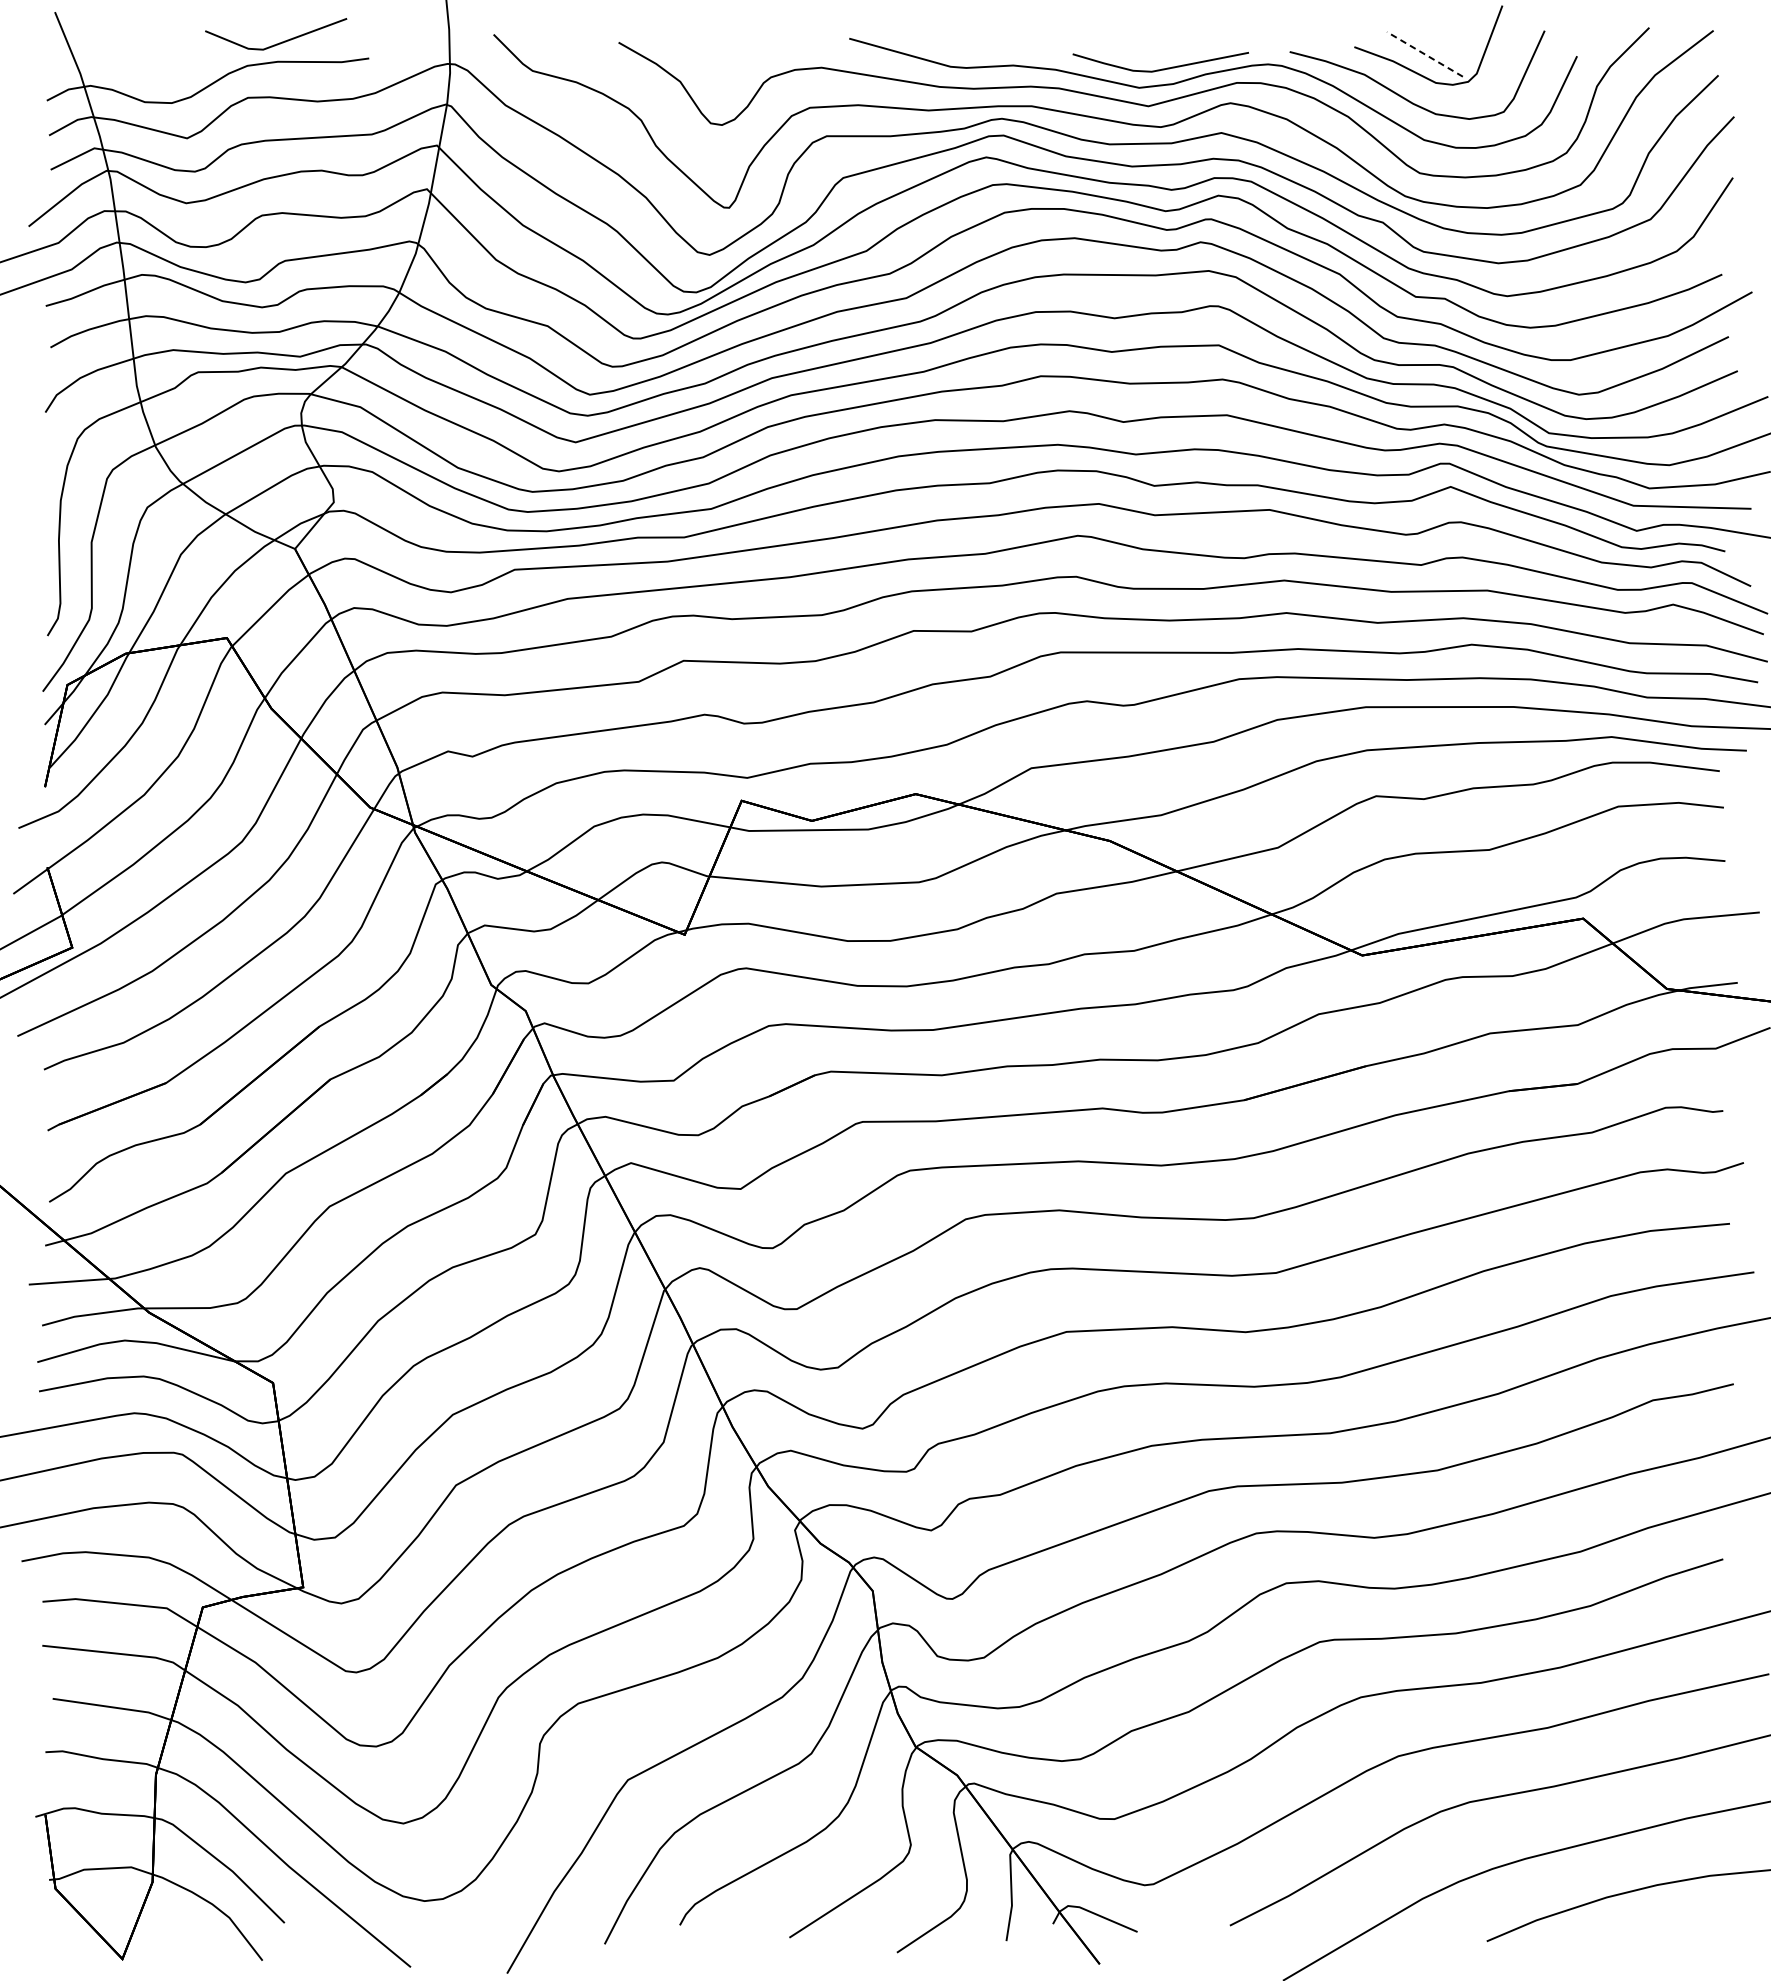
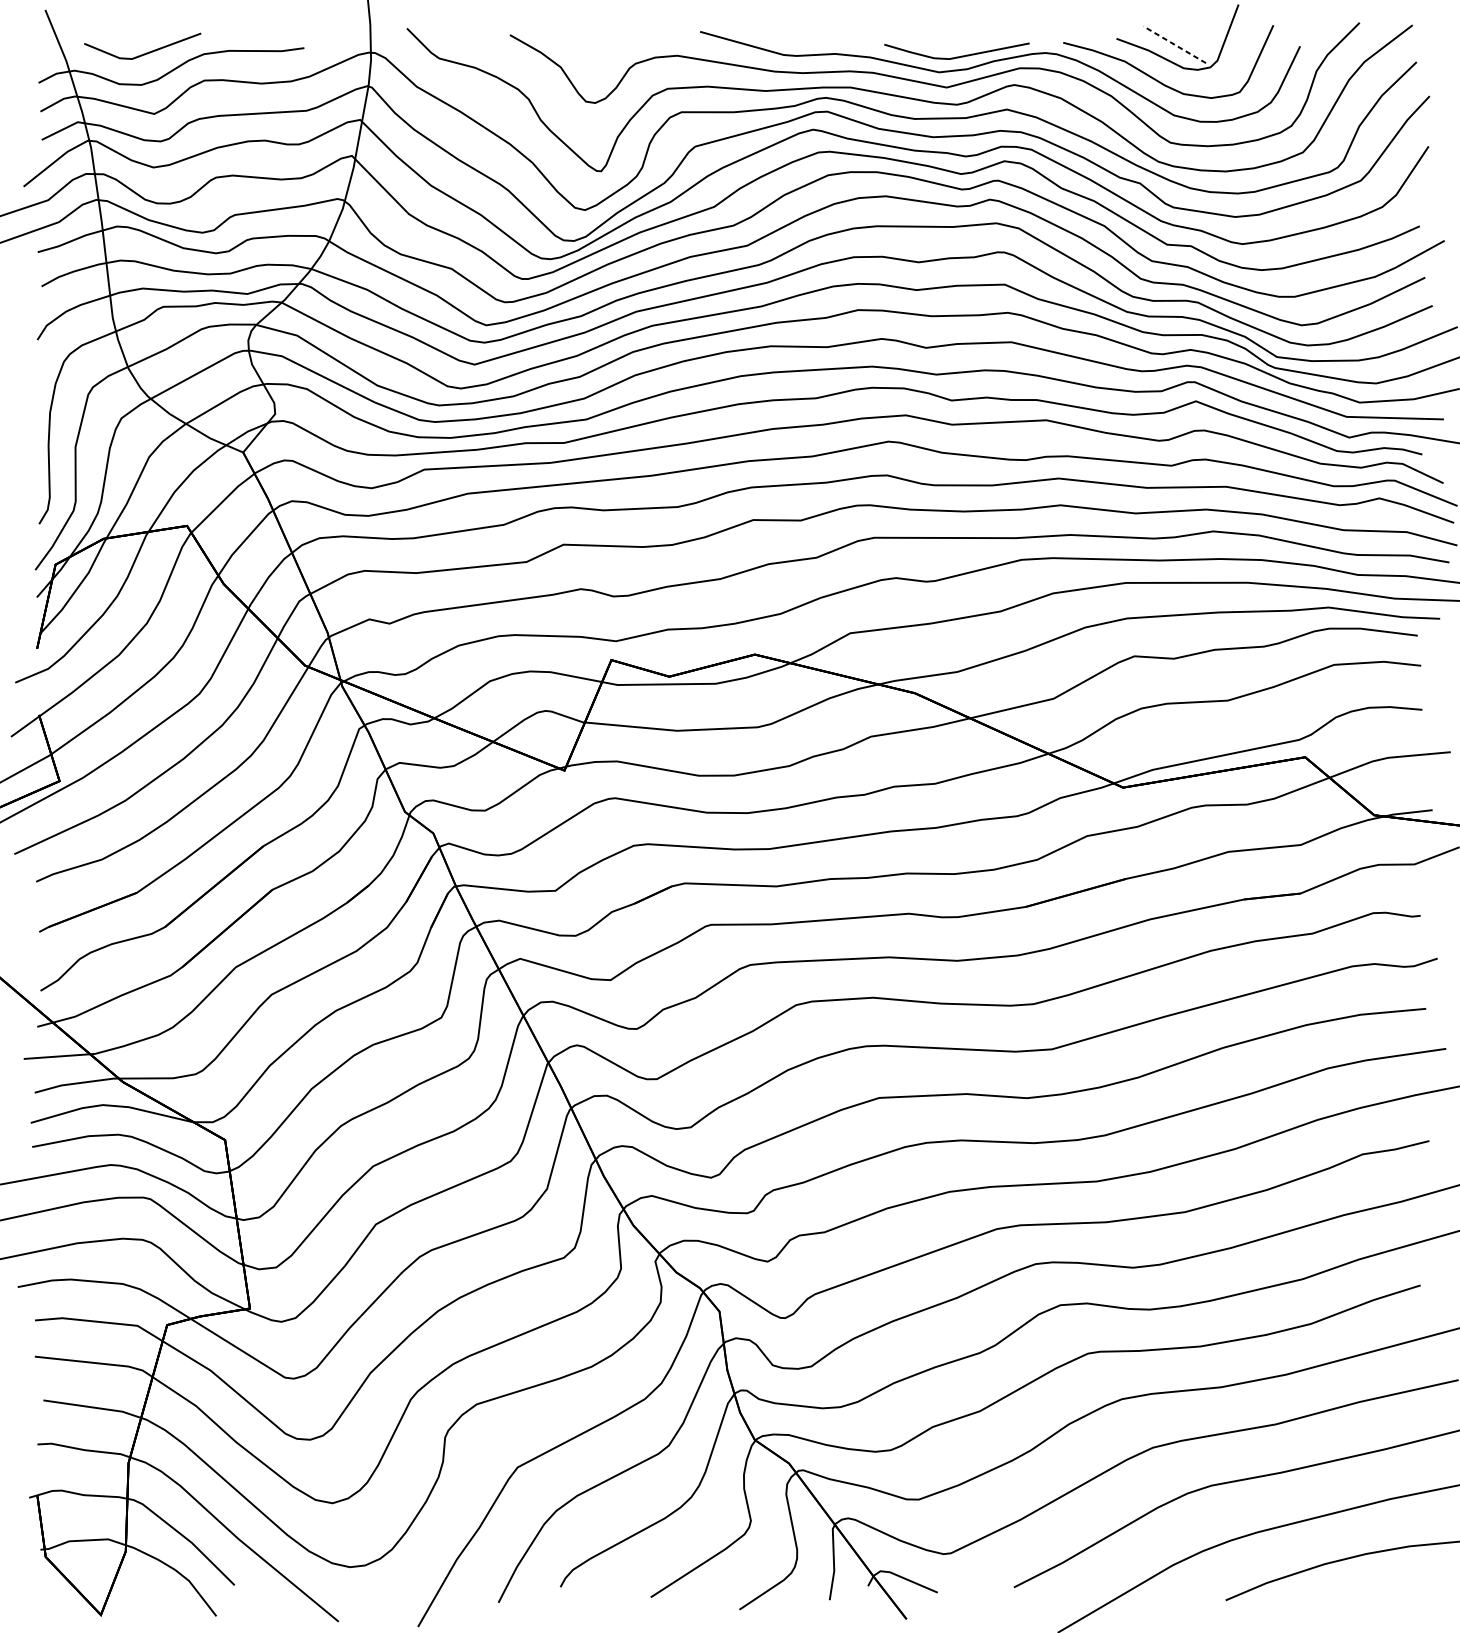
line: (279, 42) -> (145, 53), moved

